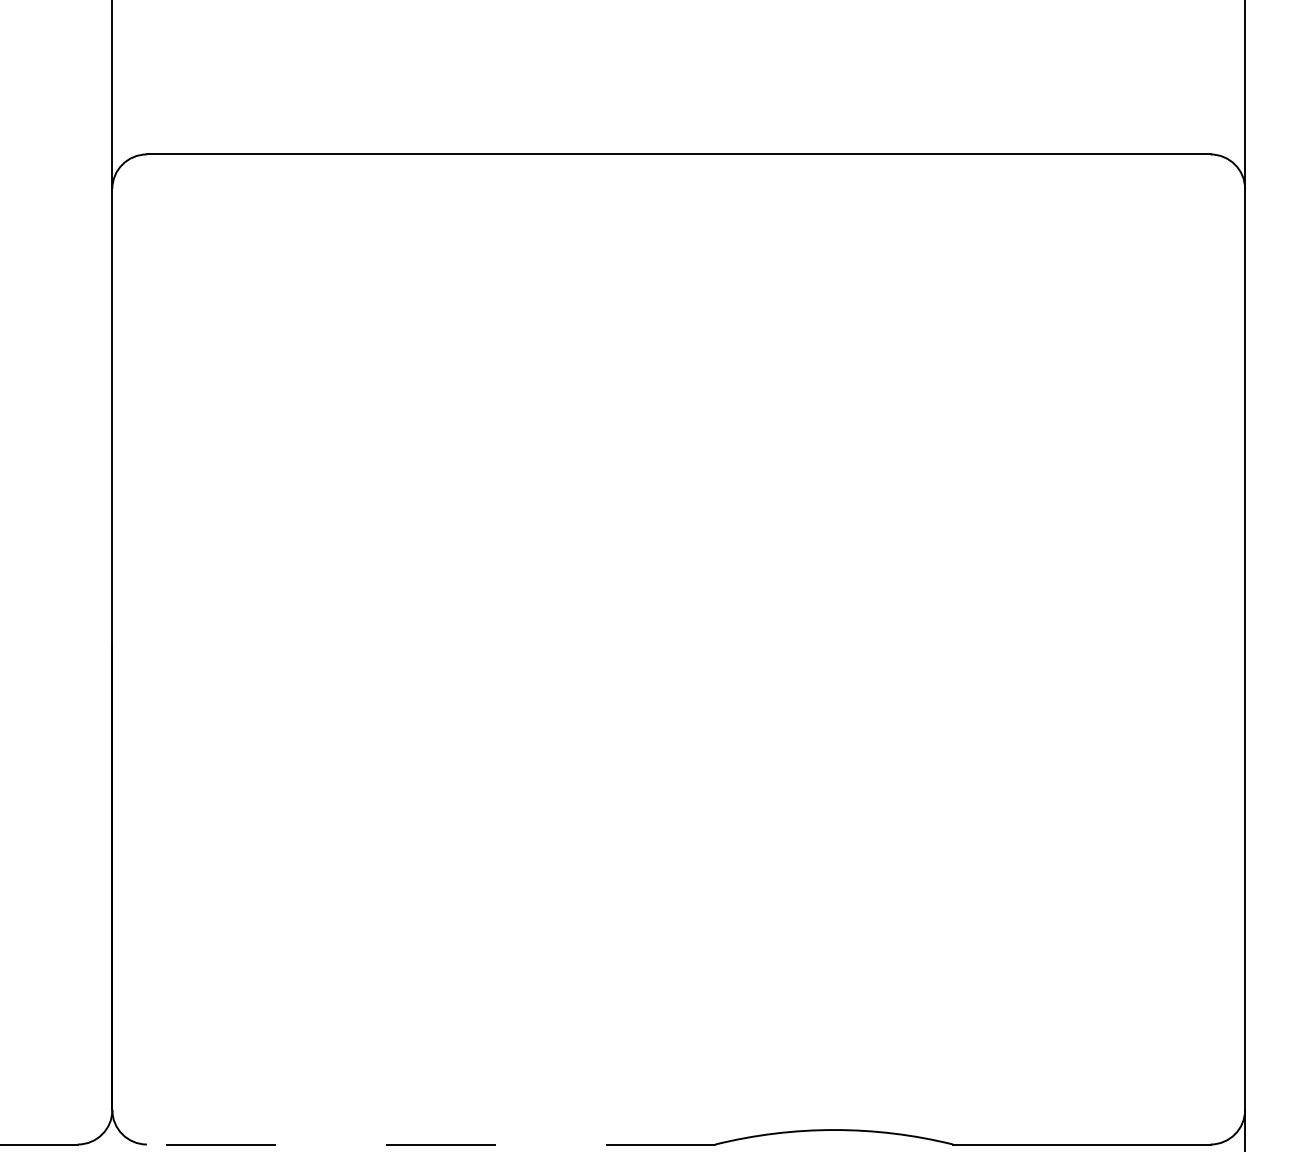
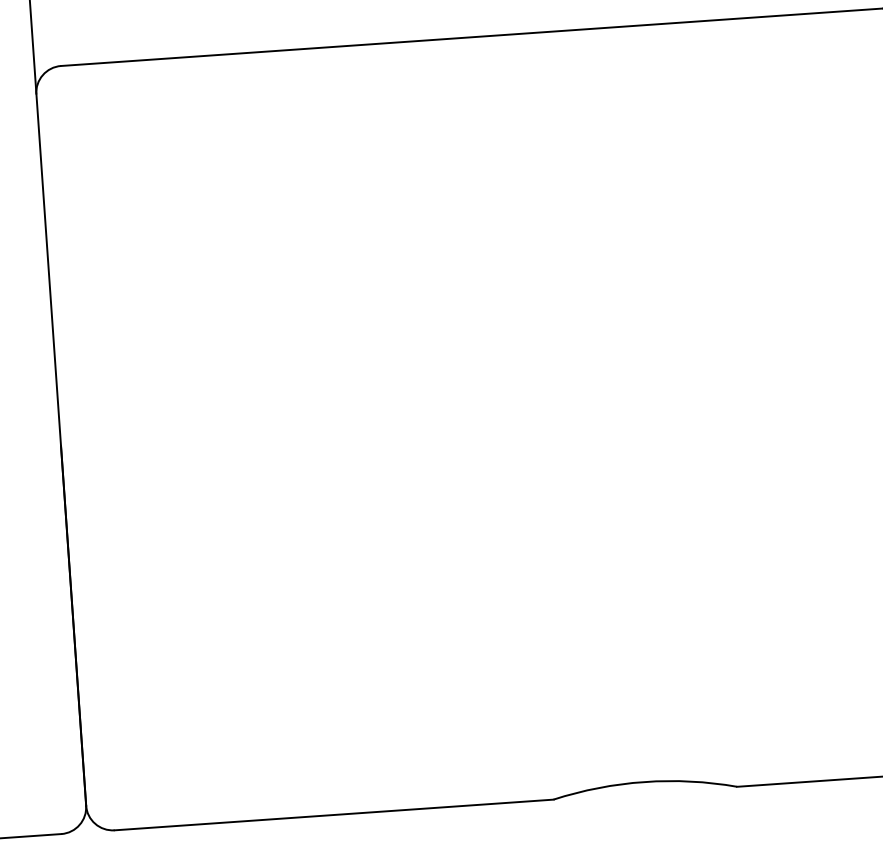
line: (430, 1144) -> (333, 815), dashed -> solid

